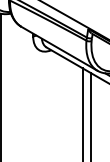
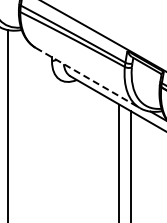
line: (59, 49) -> (88, 78), solid -> dashed

